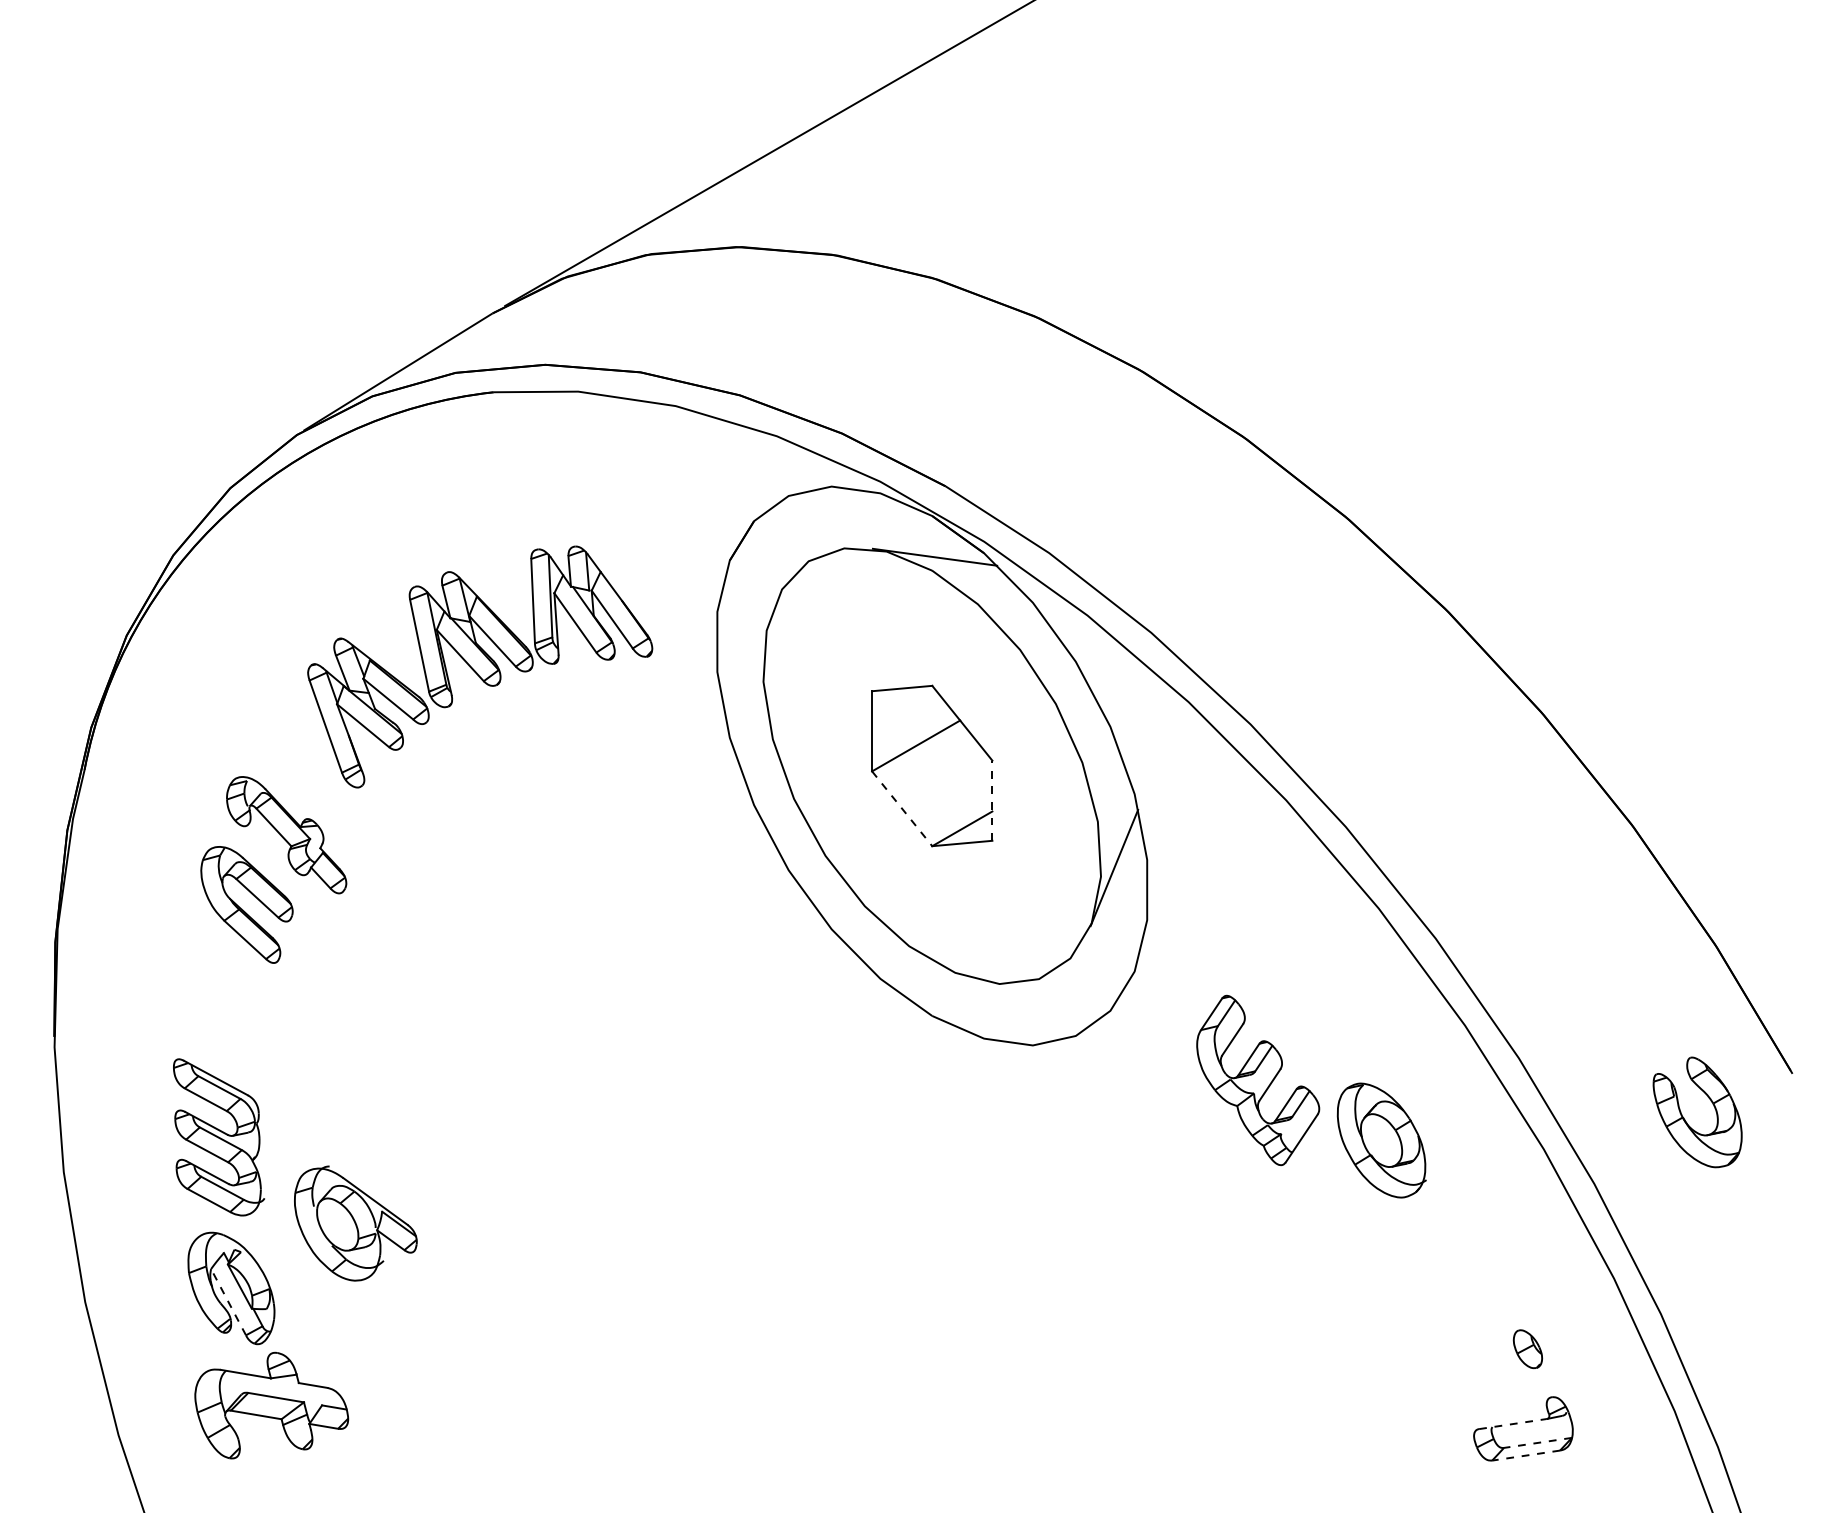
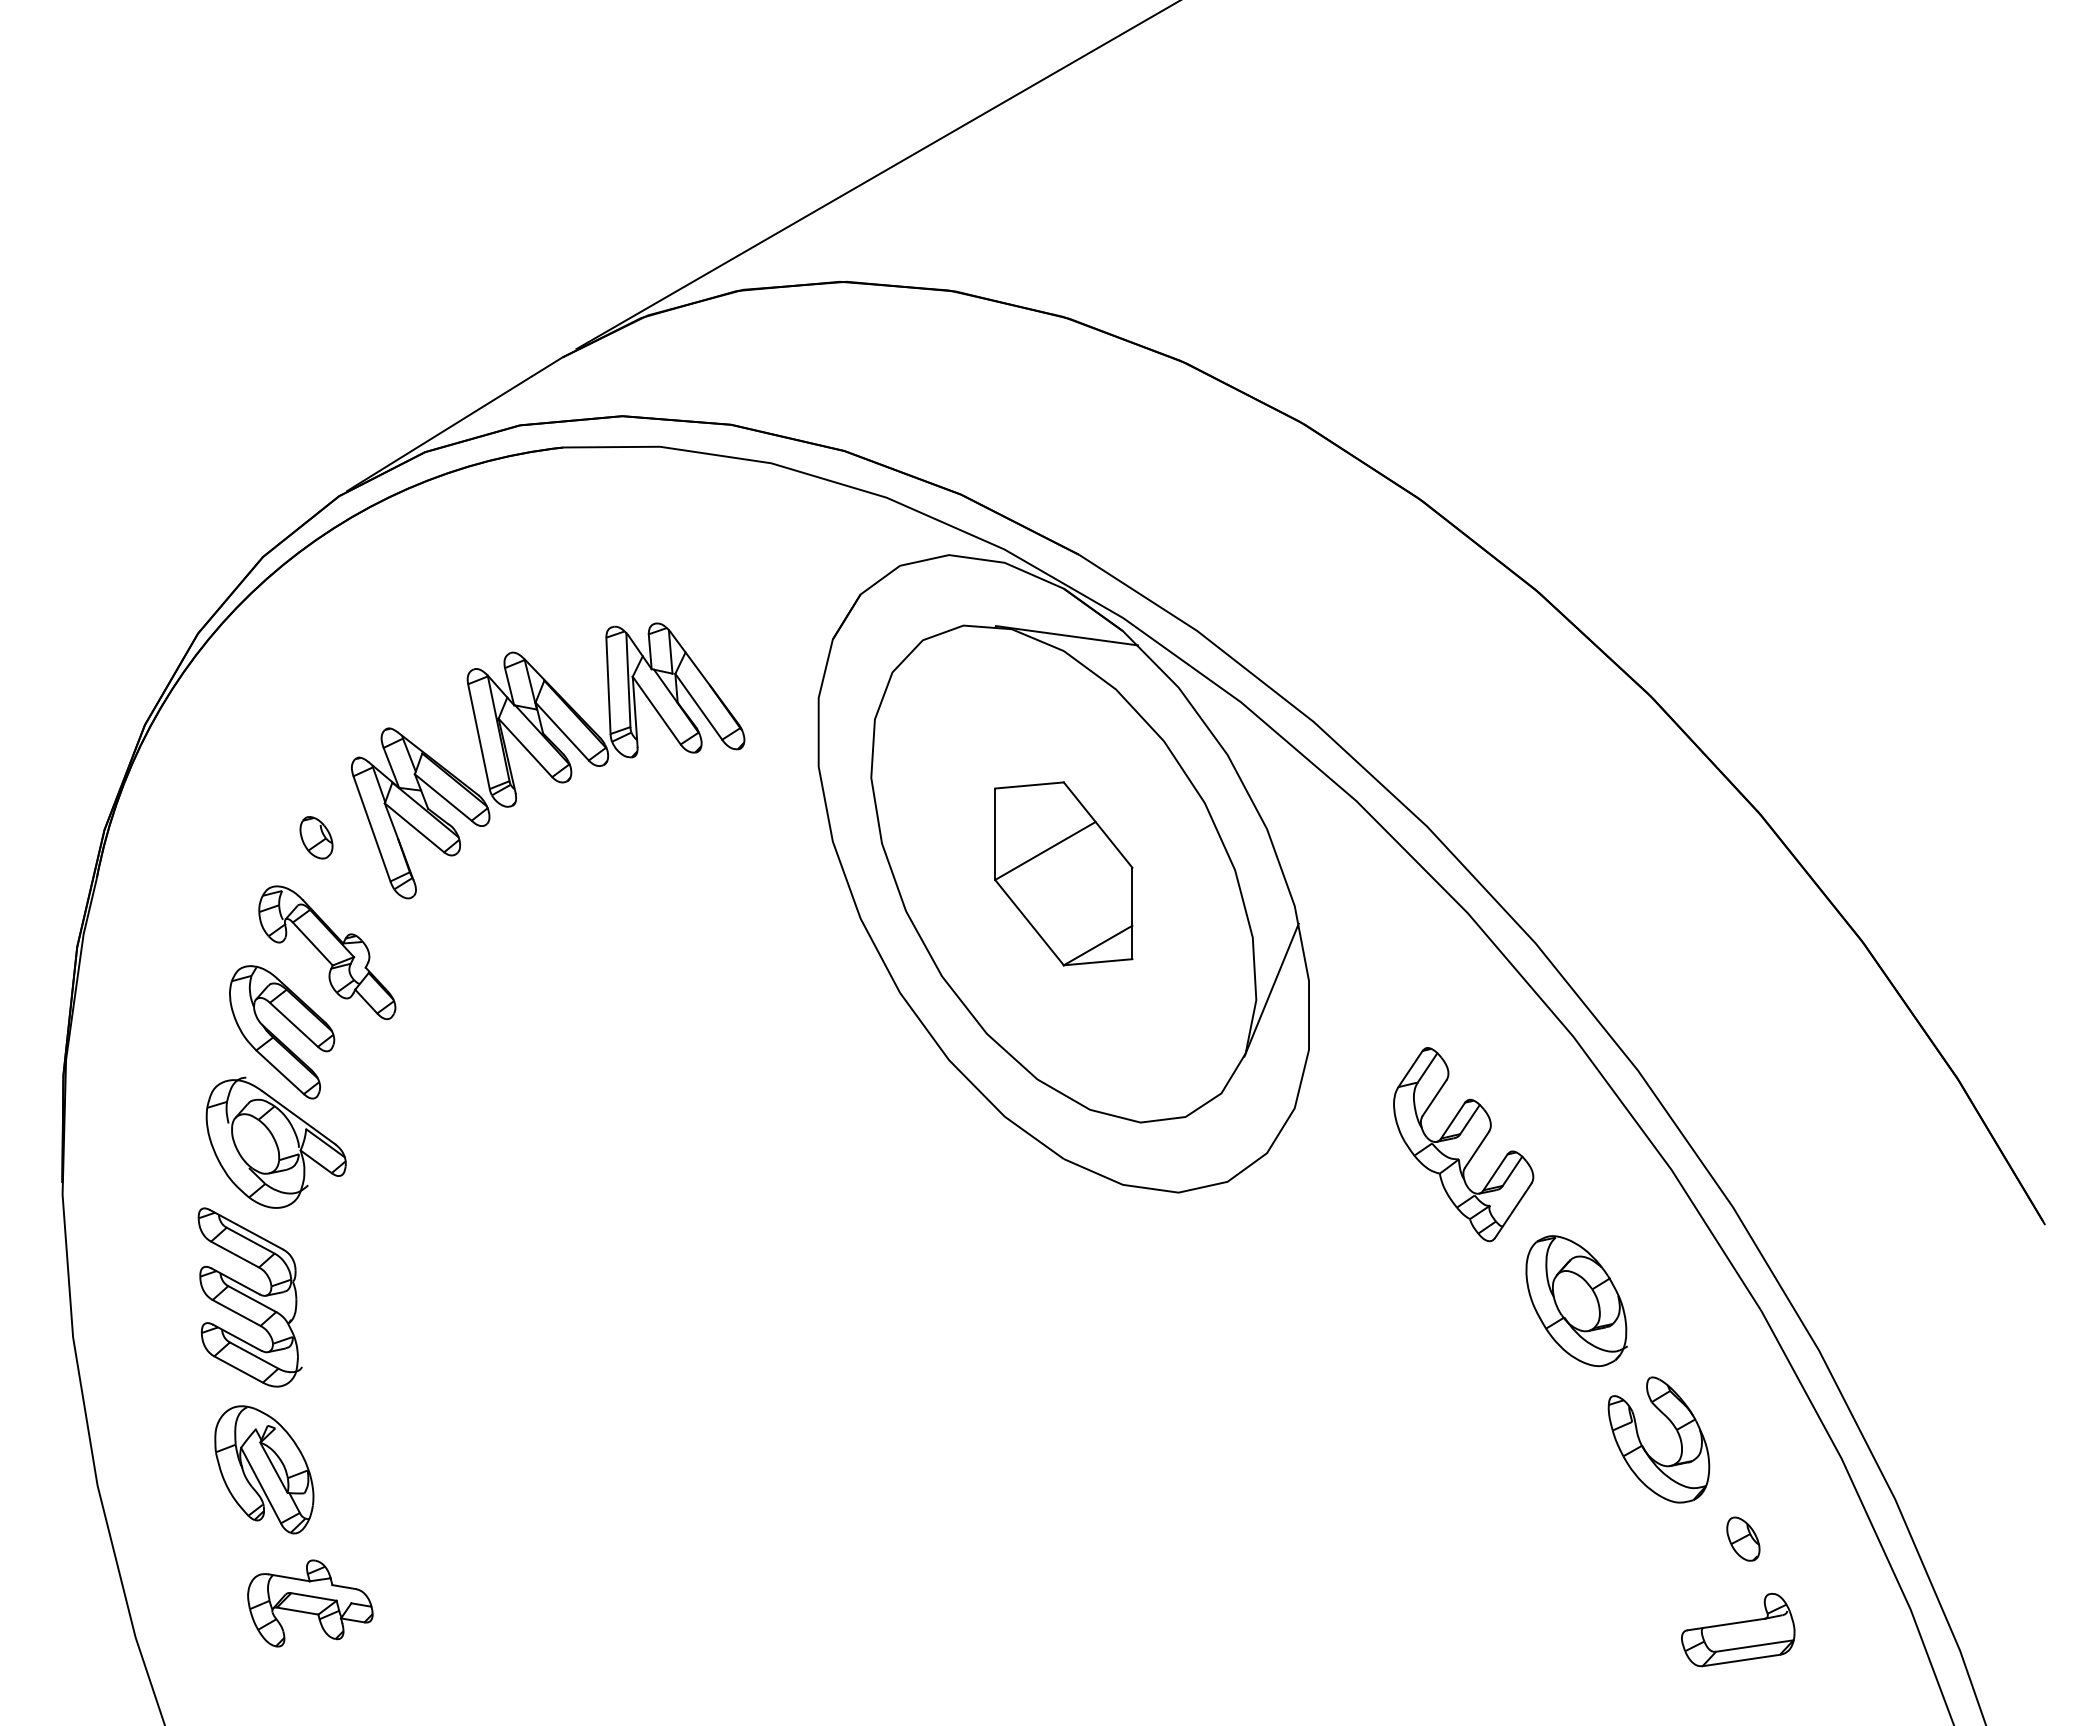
part: (277, 734) -> (316, 837), added
line: (992, 800) -> (1132, 913), dashed -> solid
line: (902, 808) -> (1029, 922), dashed -> solid
part: (1258, 1080) -> (1463, 1144), moved
part: (1684, 1118) -> (1644, 1447), moved
part: (355, 1223) -> (275, 1142), moved
line: (228, 1302) -> (261, 1485), dashed -> solid
part: (271, 1405) -> (310, 1603), size x0.71
line: (1513, 1424) -> (1726, 1624), dashed -> solid
line: (1537, 1443) -> (1754, 1646), dashed -> solid
line: (1525, 1455) -> (1740, 1660), dashed -> solid

